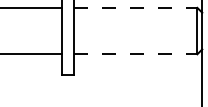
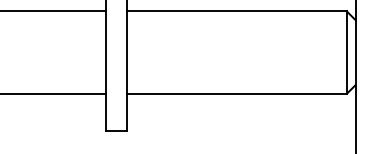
line: (135, 7) -> (237, 10), dashed -> solid
line: (135, 54) -> (237, 94), dashed -> solid

